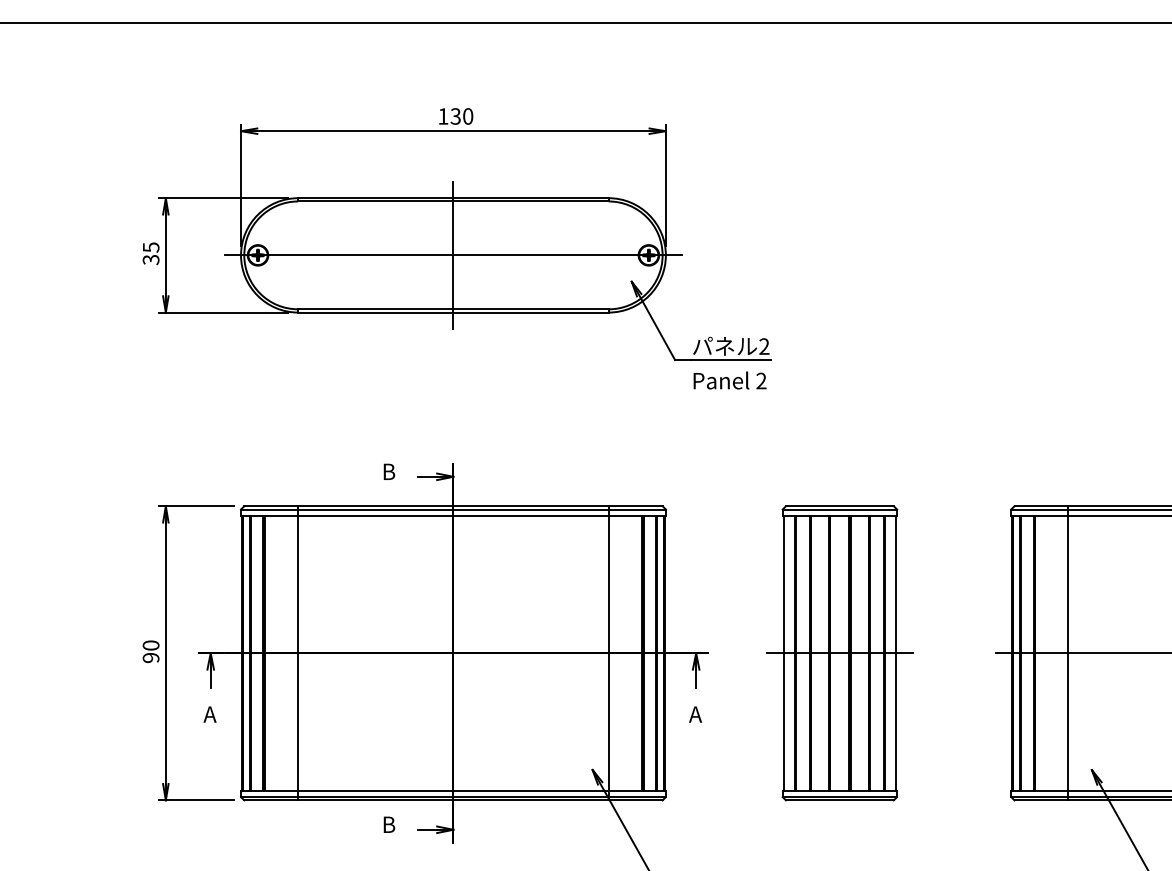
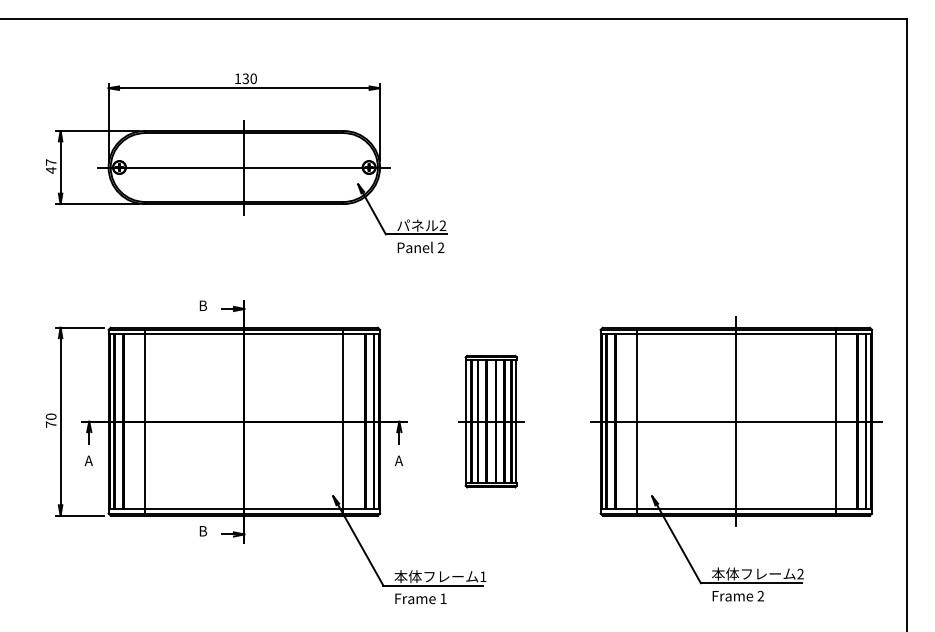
text: (150, 253) -> (50, 166), 35 -> 47
part: (840, 652) -> (491, 421), size x0.7
text: (150, 657) -> (50, 424), 90 -> 70

